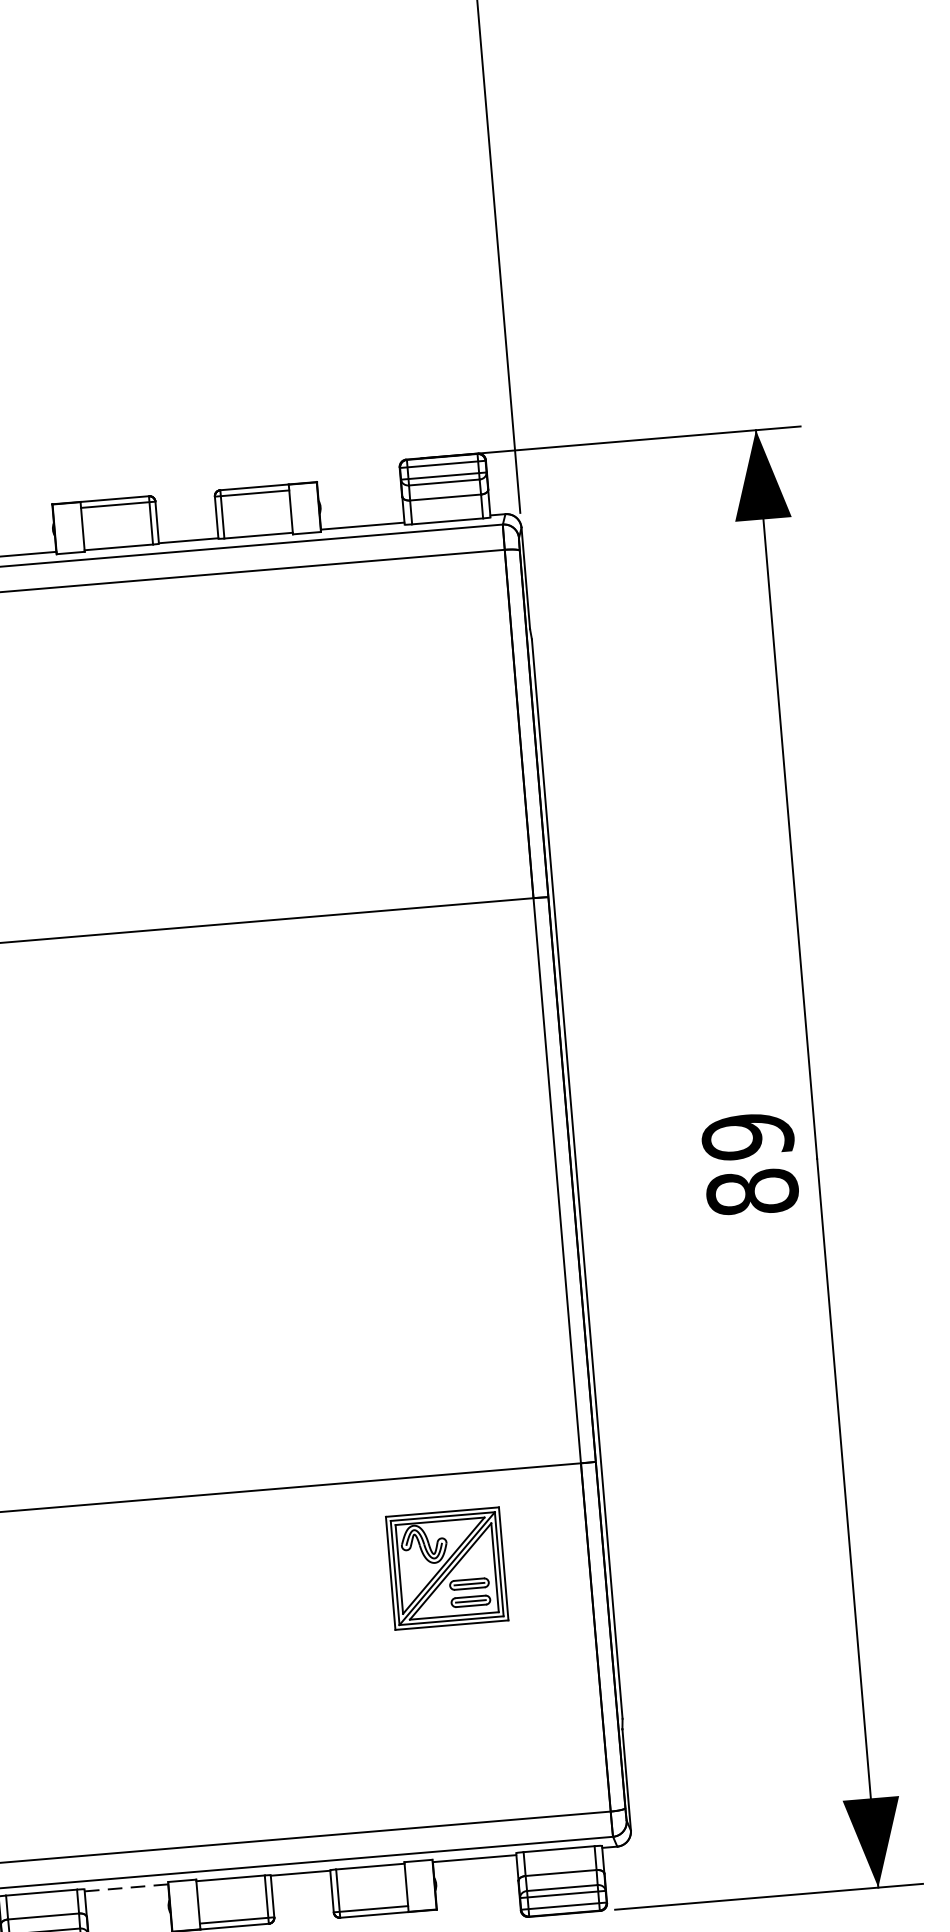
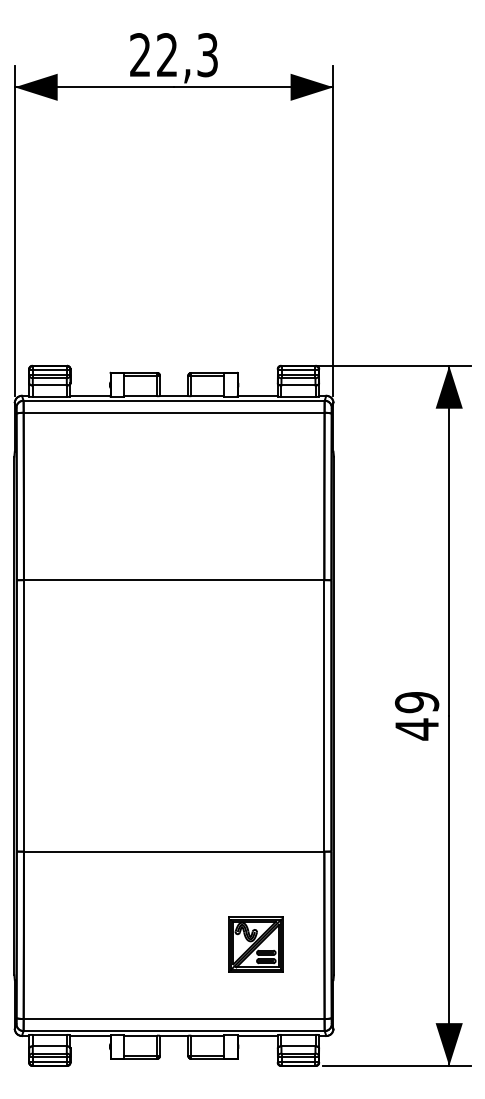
text: (751, 1192) -> (416, 729), 89 -> 49
part: (445, 1568) -> (255, 944), moved
line: (128, 1888) -> (91, 1036), dashed -> solid

